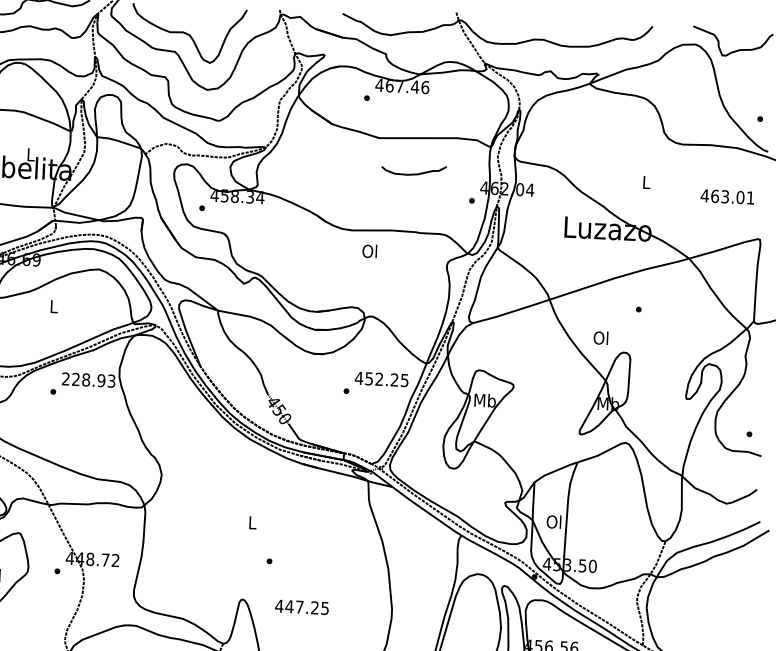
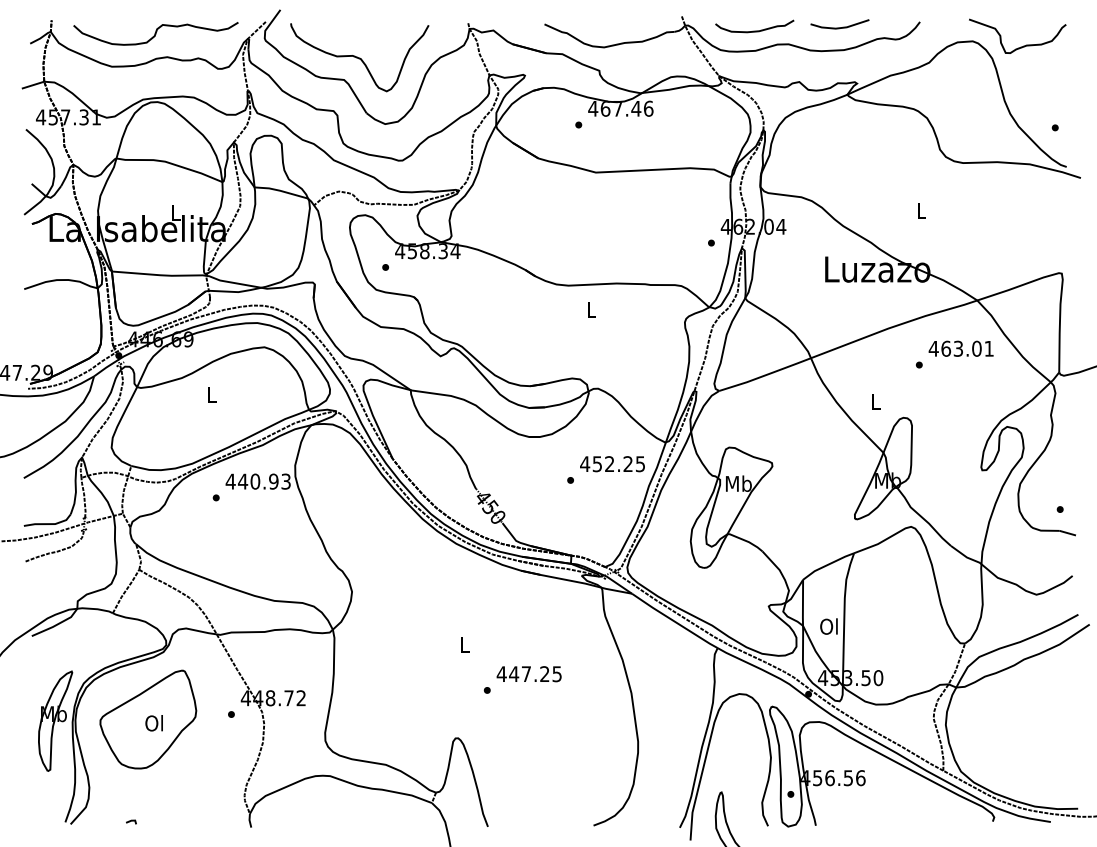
line: (586, 27) -> (839, 27), added
curve: (413, 173) -> (754, 30), moved
text: (726, 196) -> (960, 348), moved
text: (369, 250) -> (590, 309), Ol -> L
text: (600, 337) -> (874, 401), Ol -> L
text: (75, 379) -> (242, 481), 228.93 -> 440.93
text: (301, 607) -> (528, 674), moved

